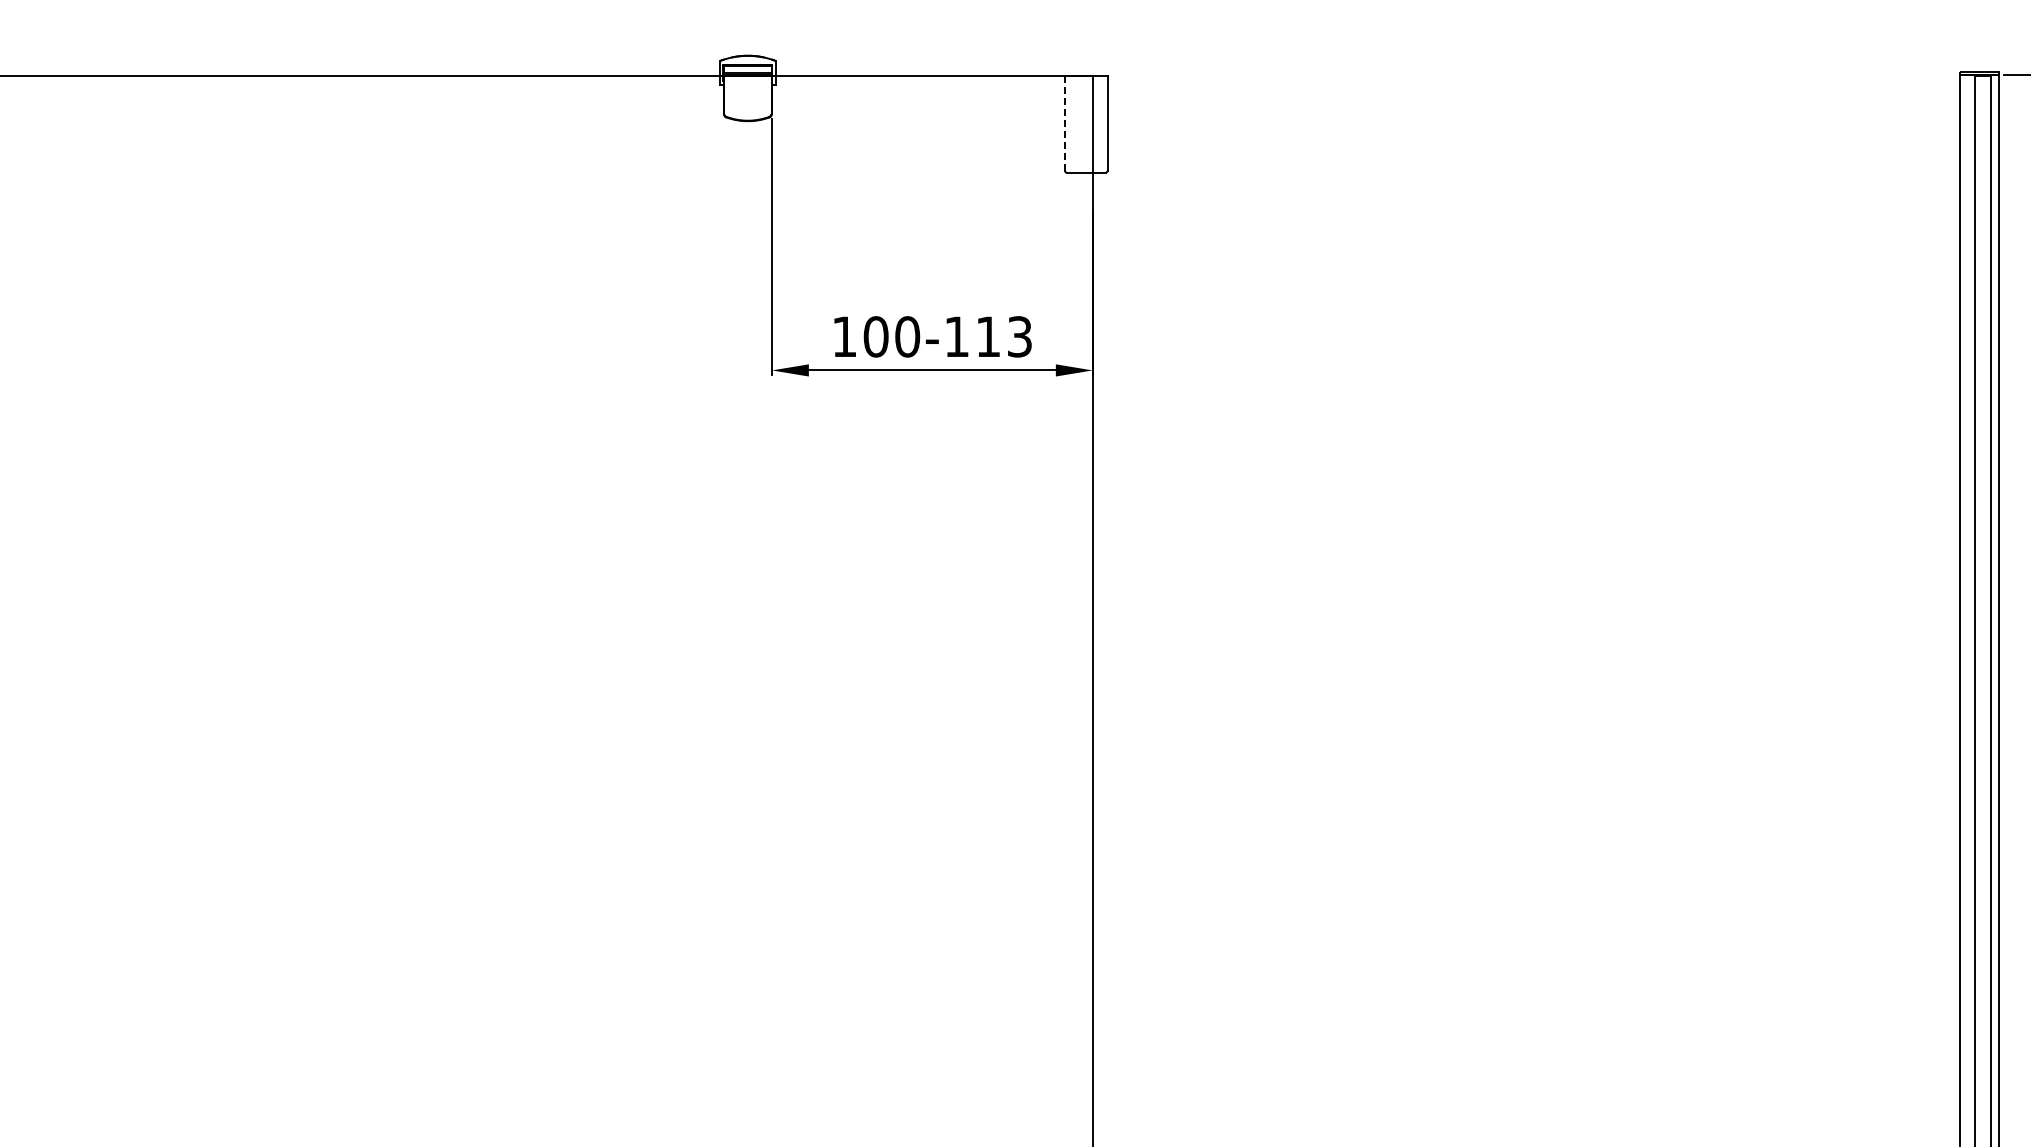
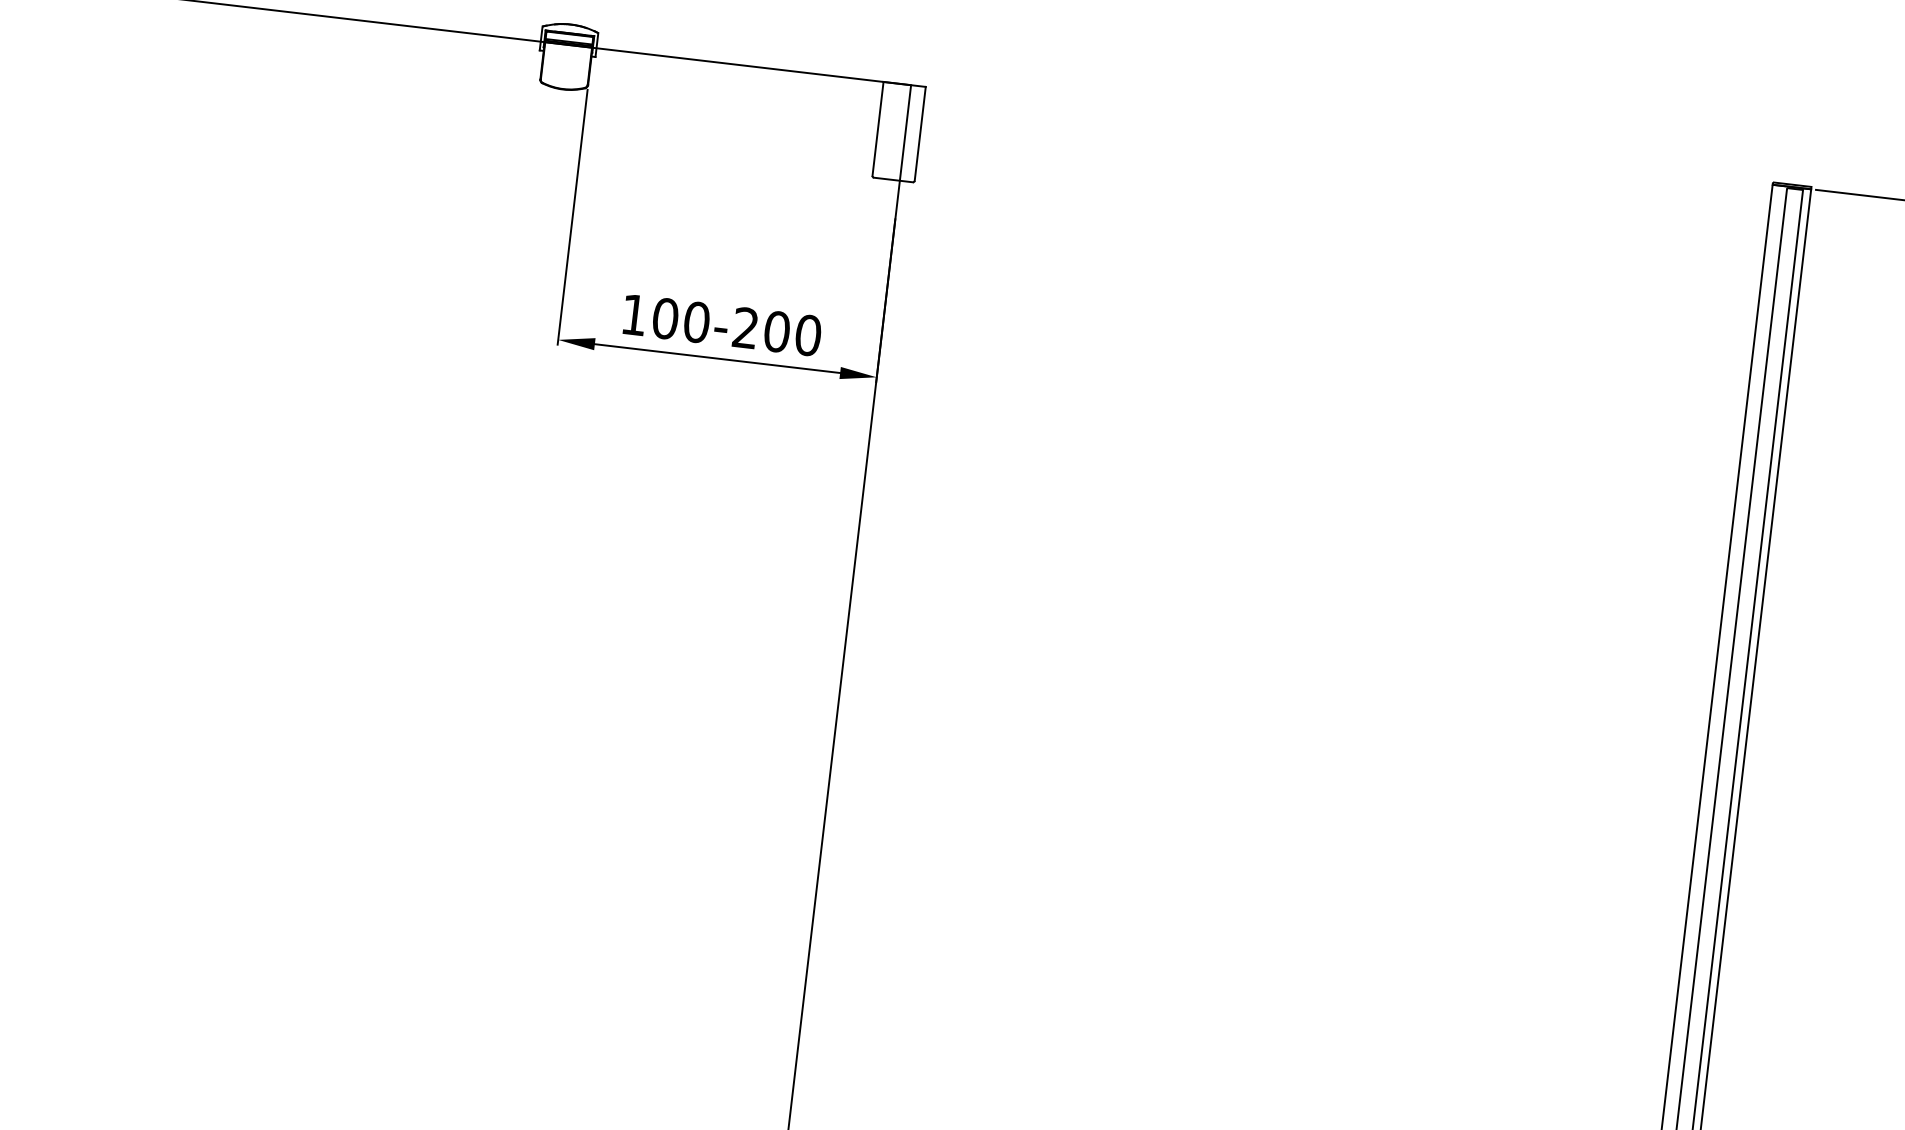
line: (1065, 124) -> (878, 129), dashed -> solid
text: (988, 336) -> (777, 331), 100-113 -> 100-200

